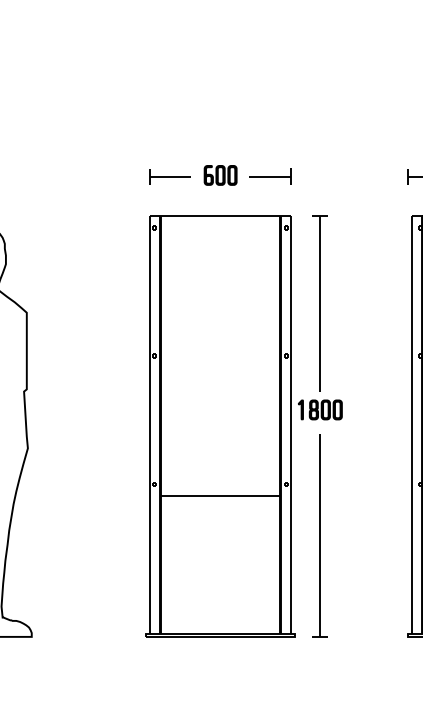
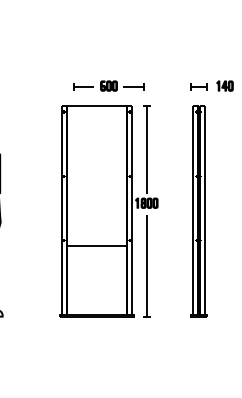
part: (219, 174) -> (108, 85), moved

